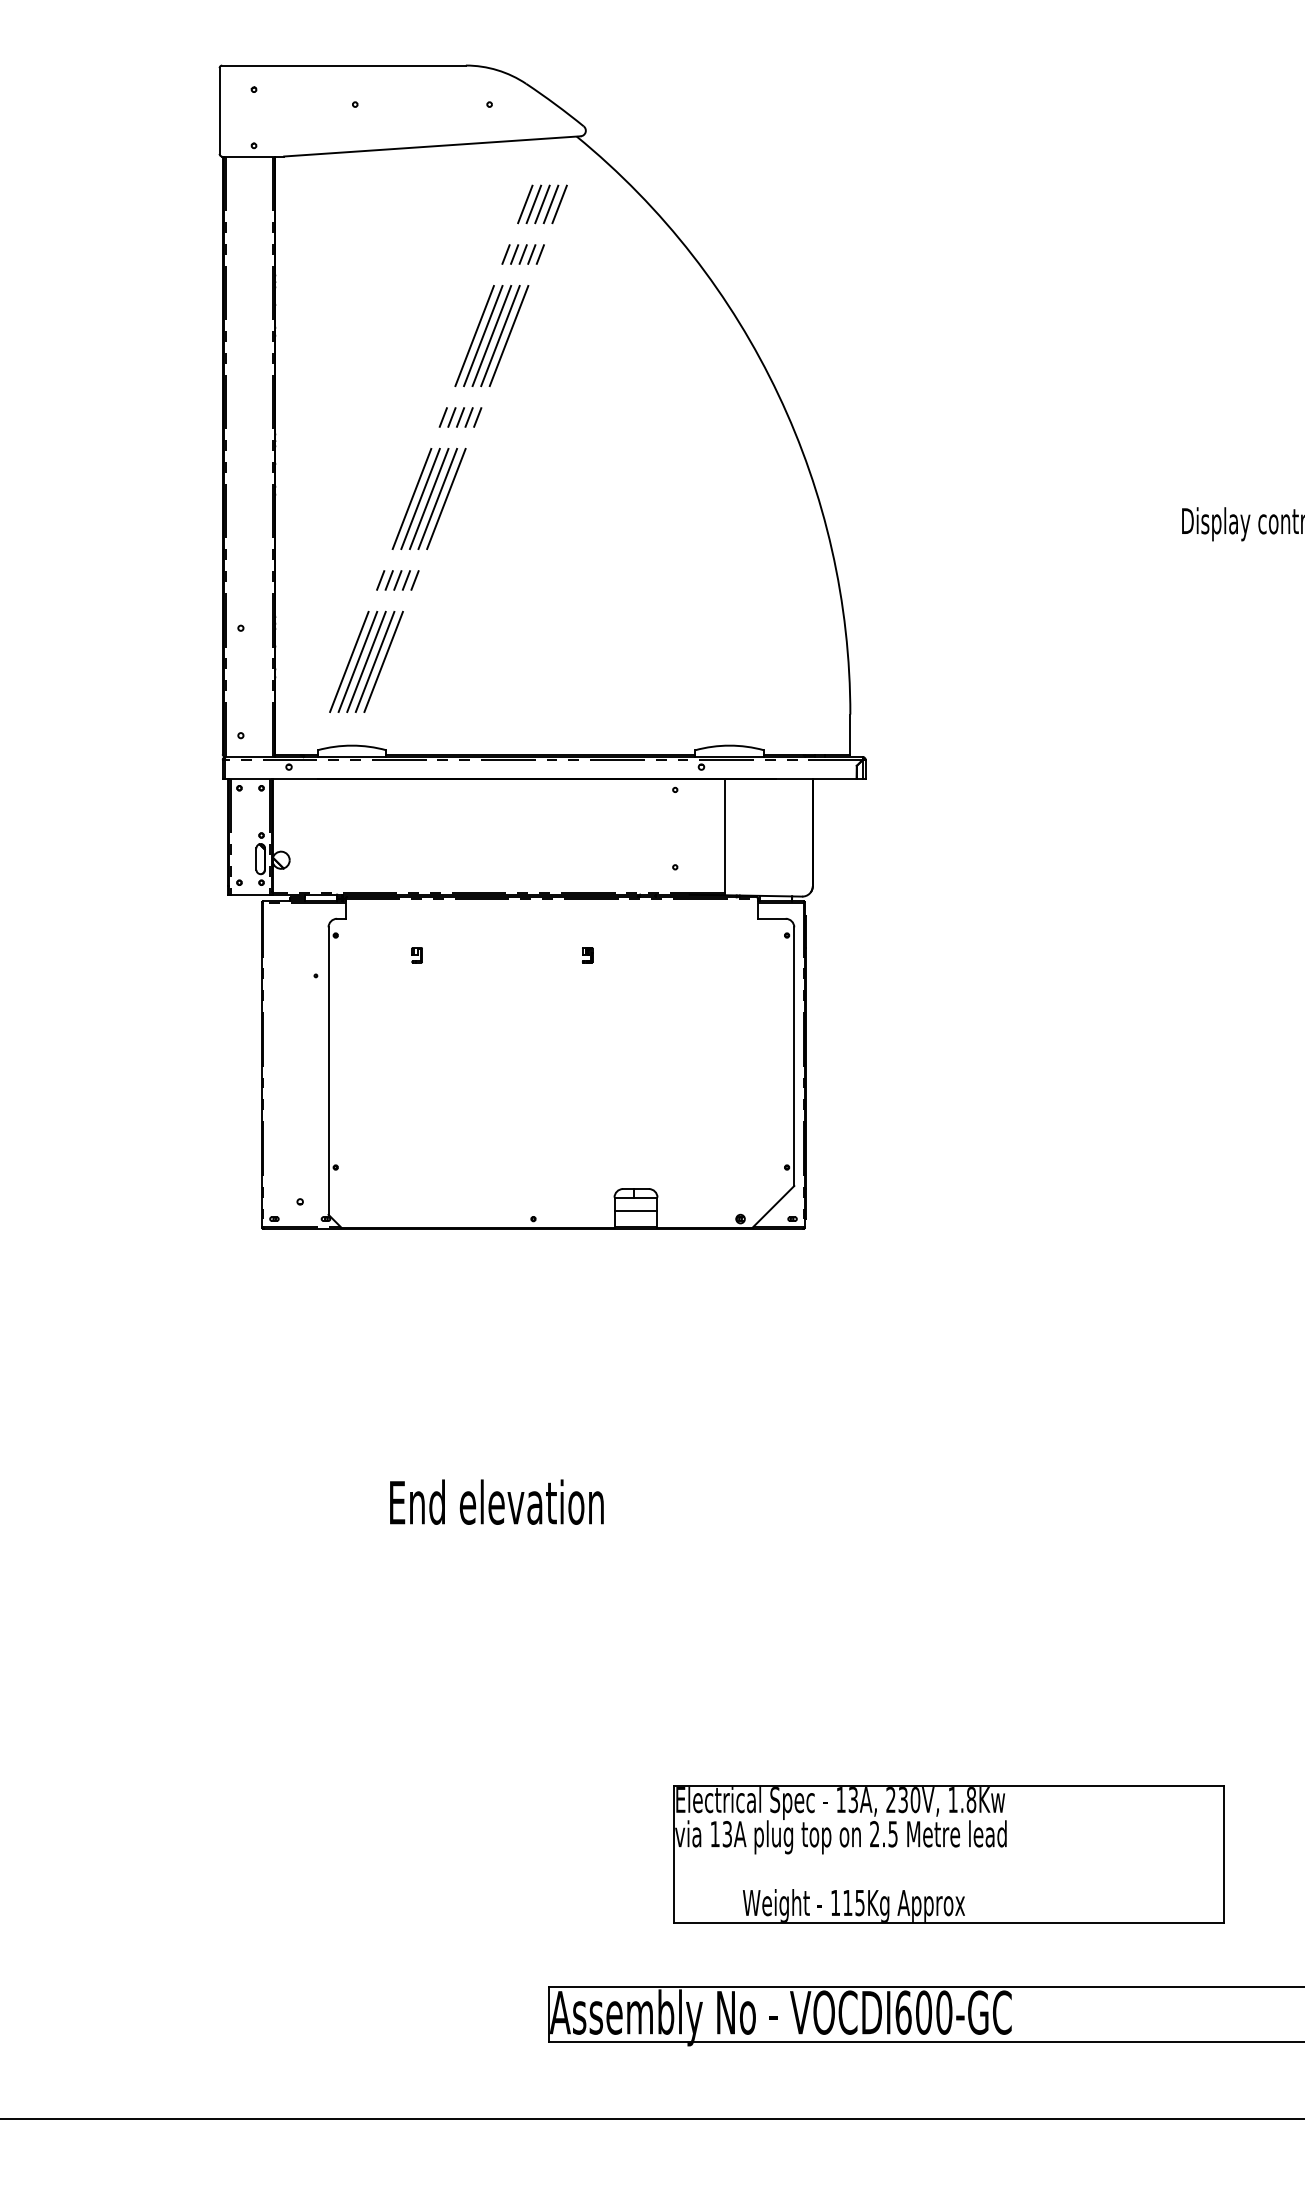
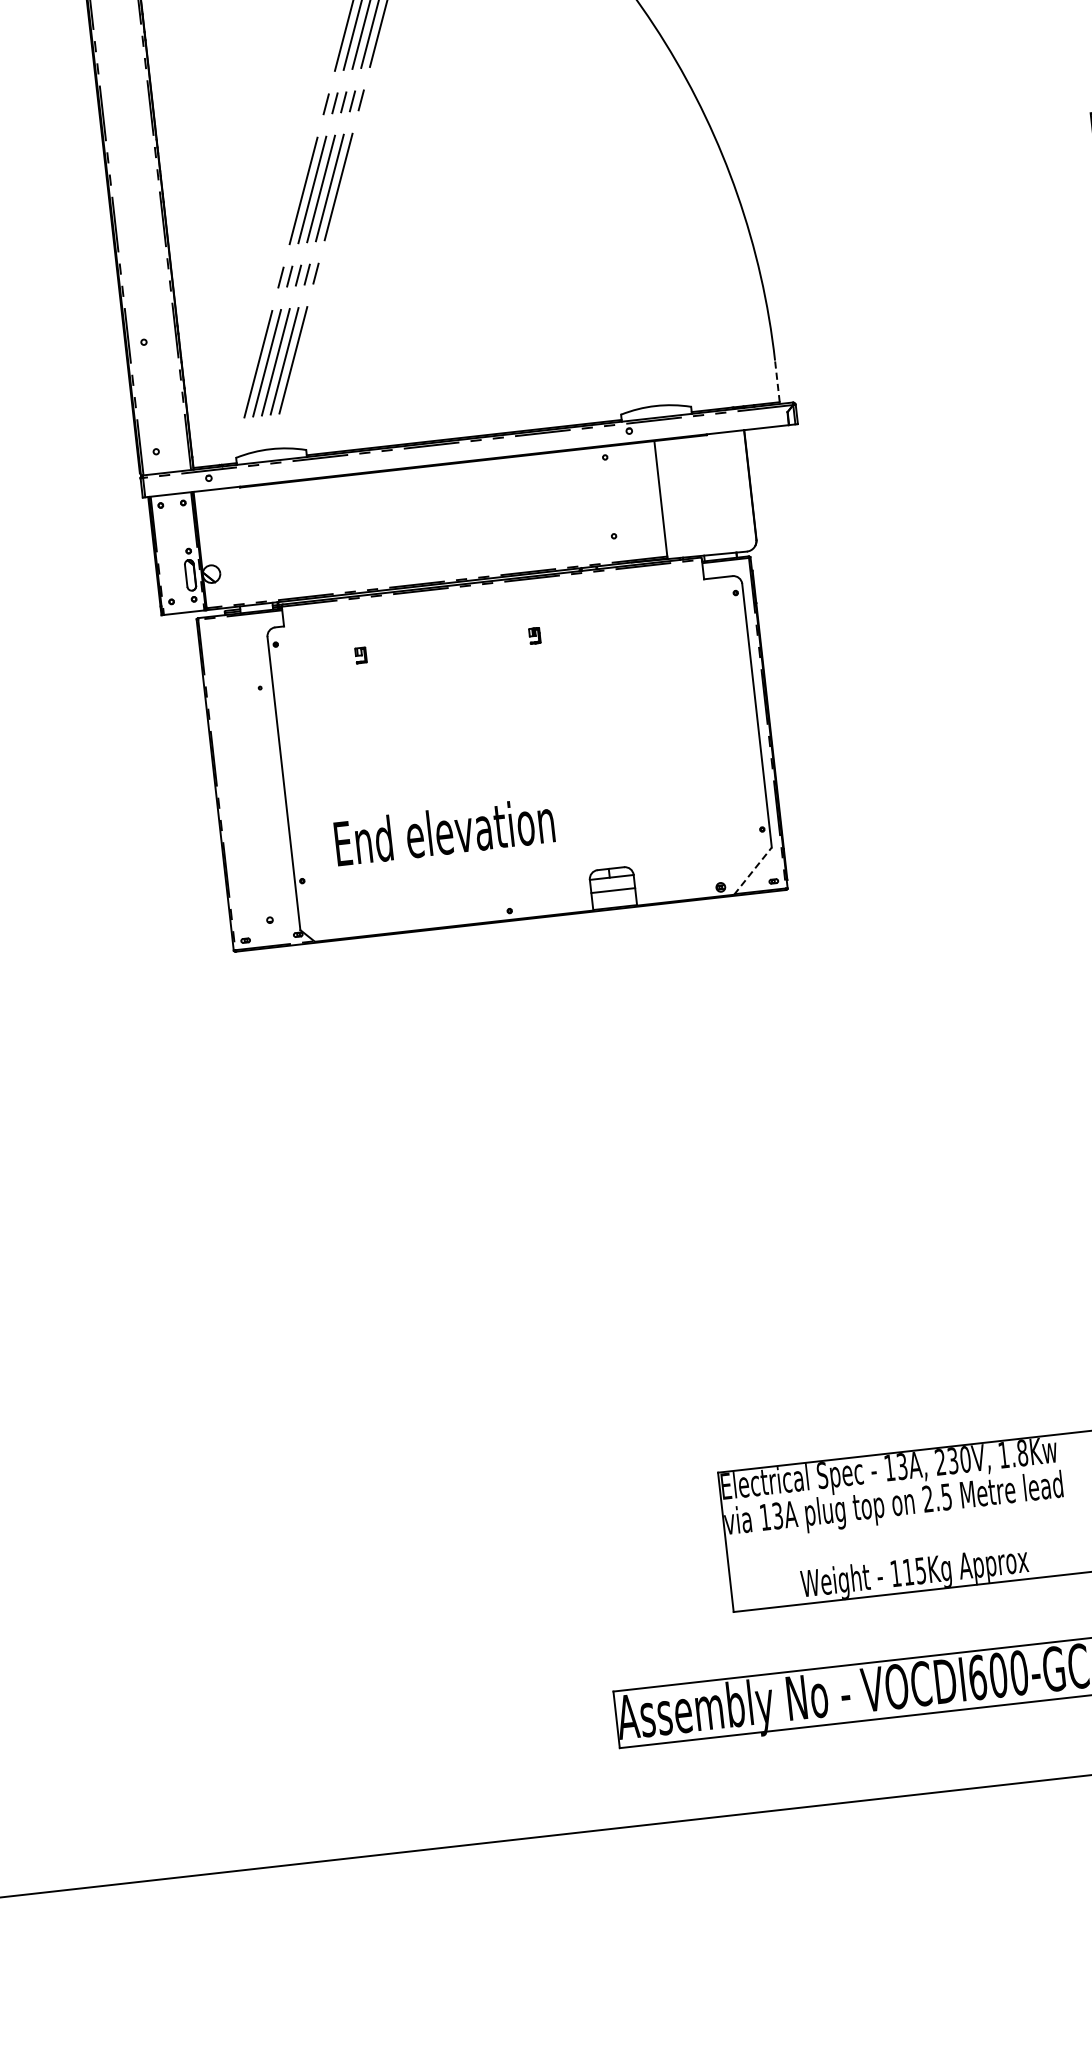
line: (850, 734) -> (777, 380), solid -> dashed
line: (773, 1206) -> (752, 870), solid -> dashed
text: (496, 1501) -> (444, 831), moved

